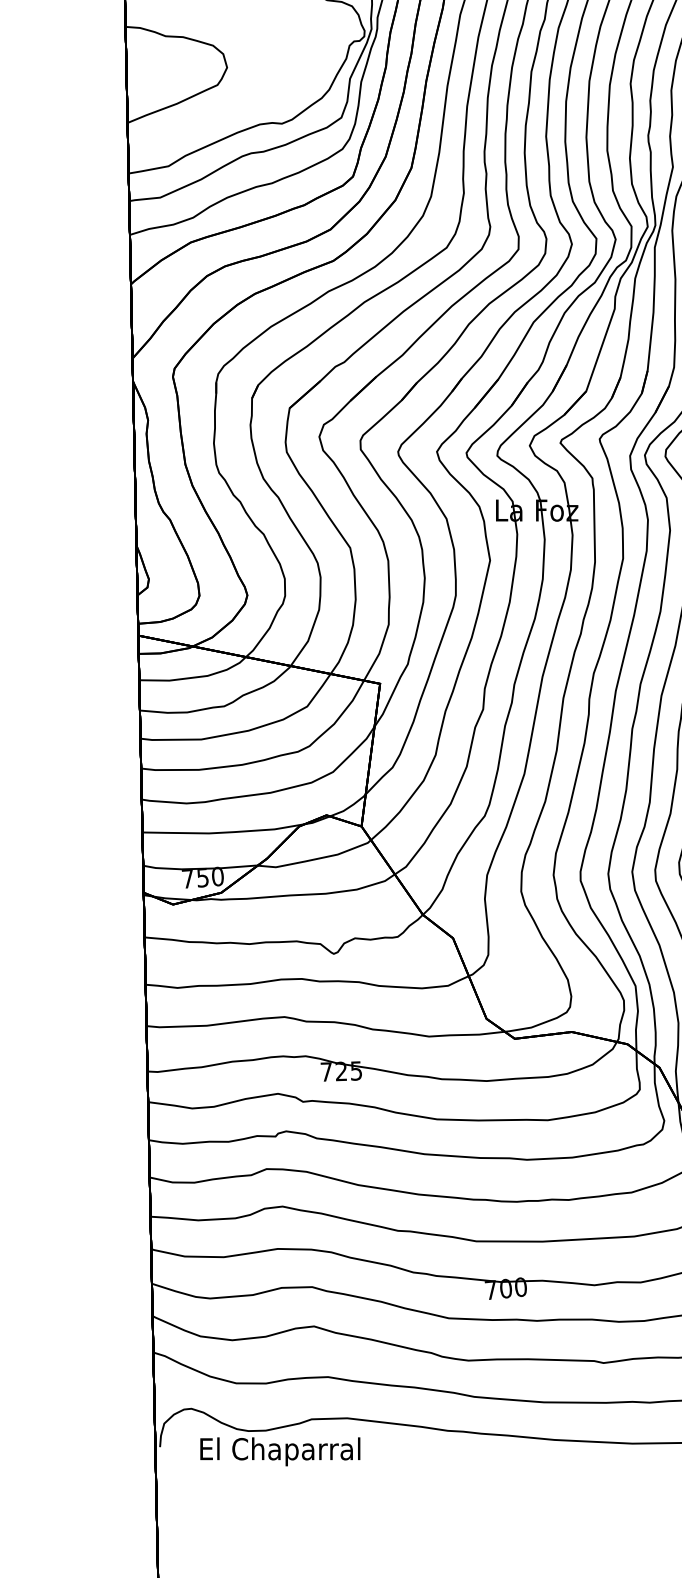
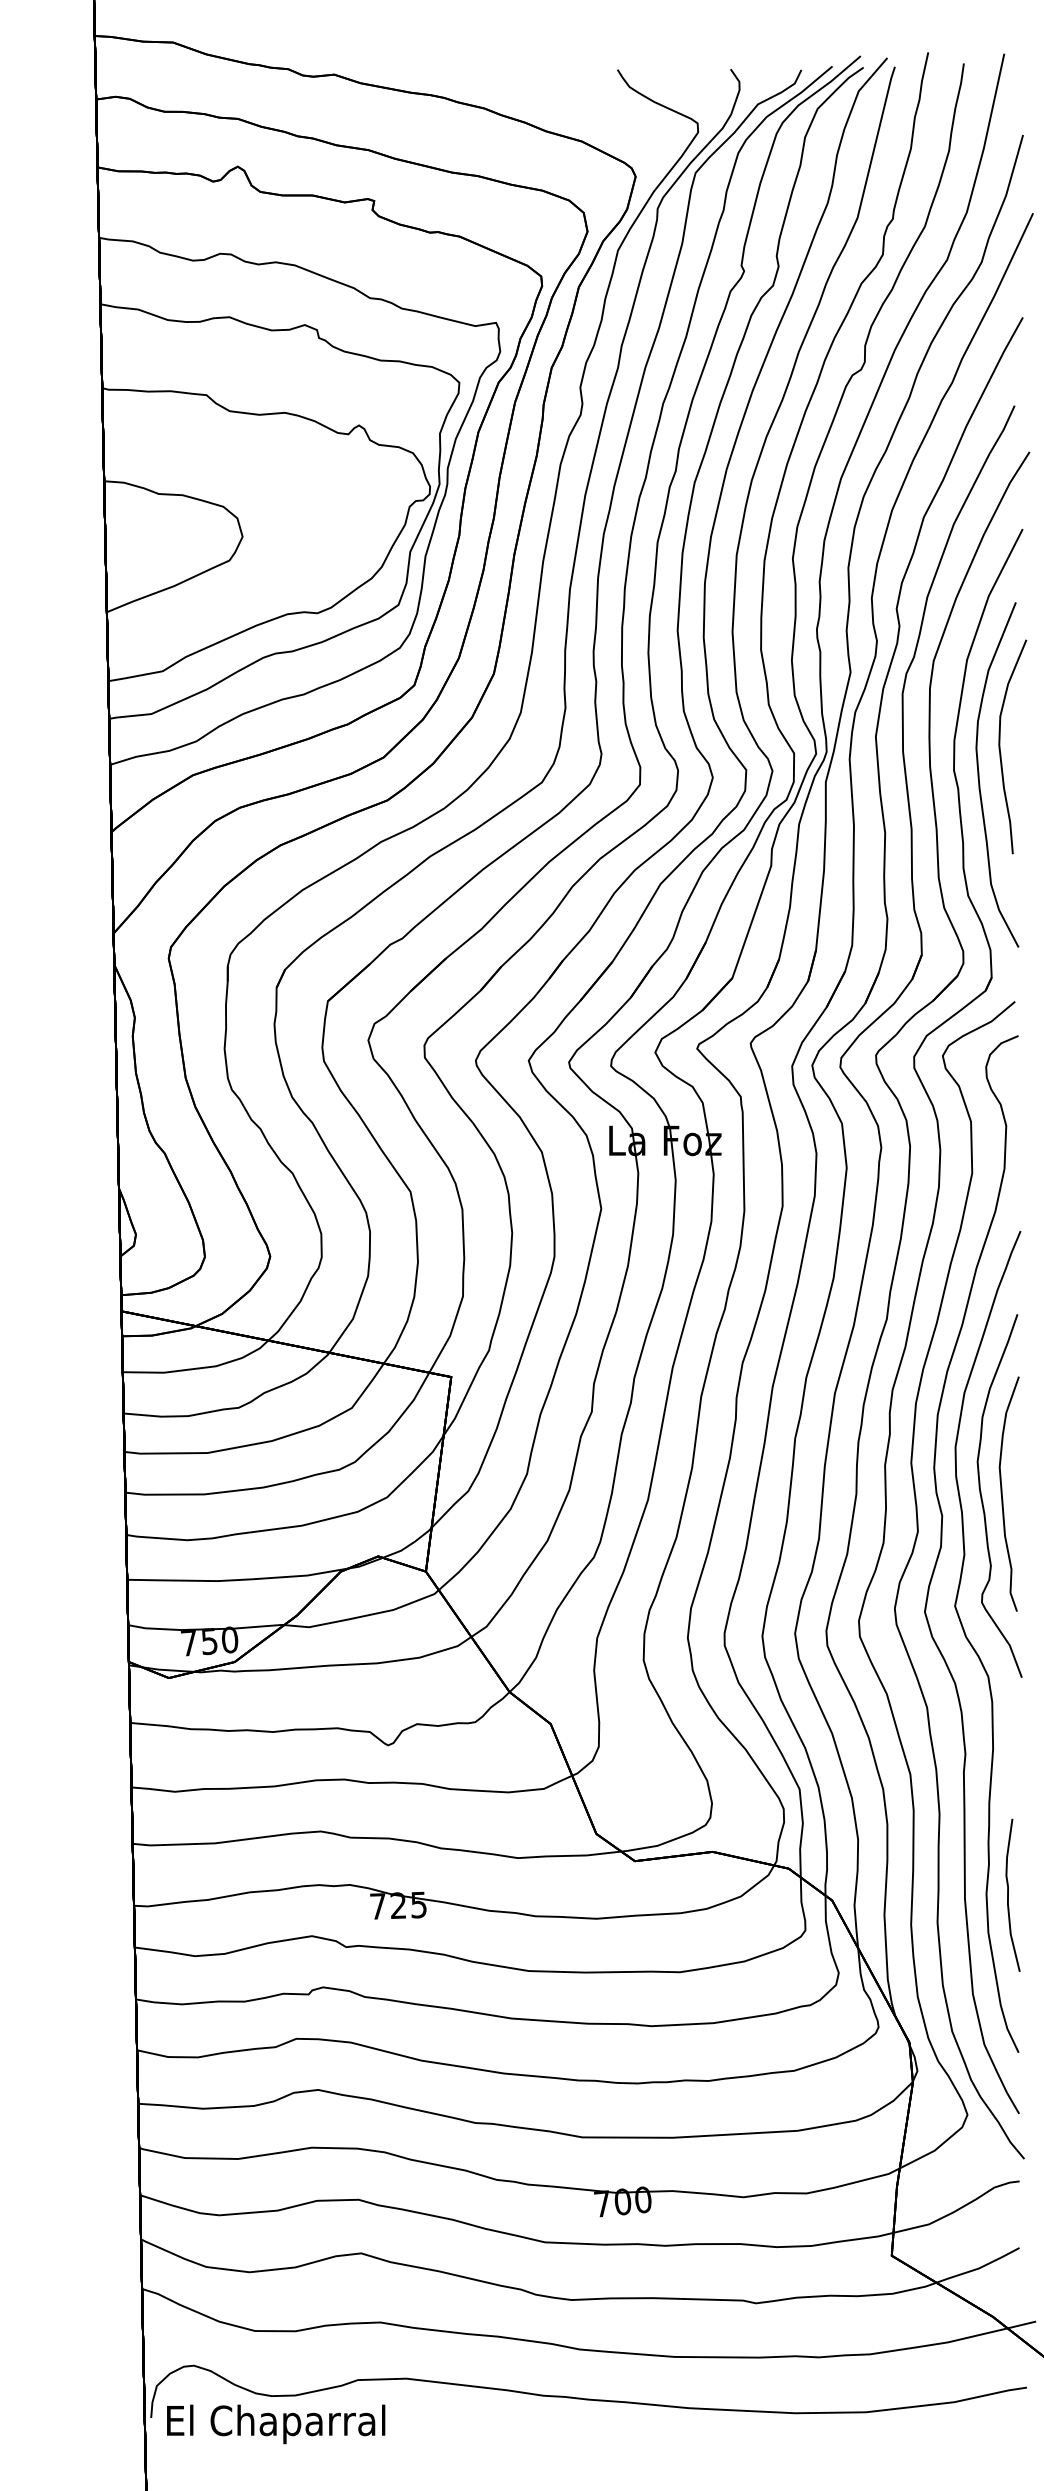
text: (280, 1451) -> (276, 2424), moved

